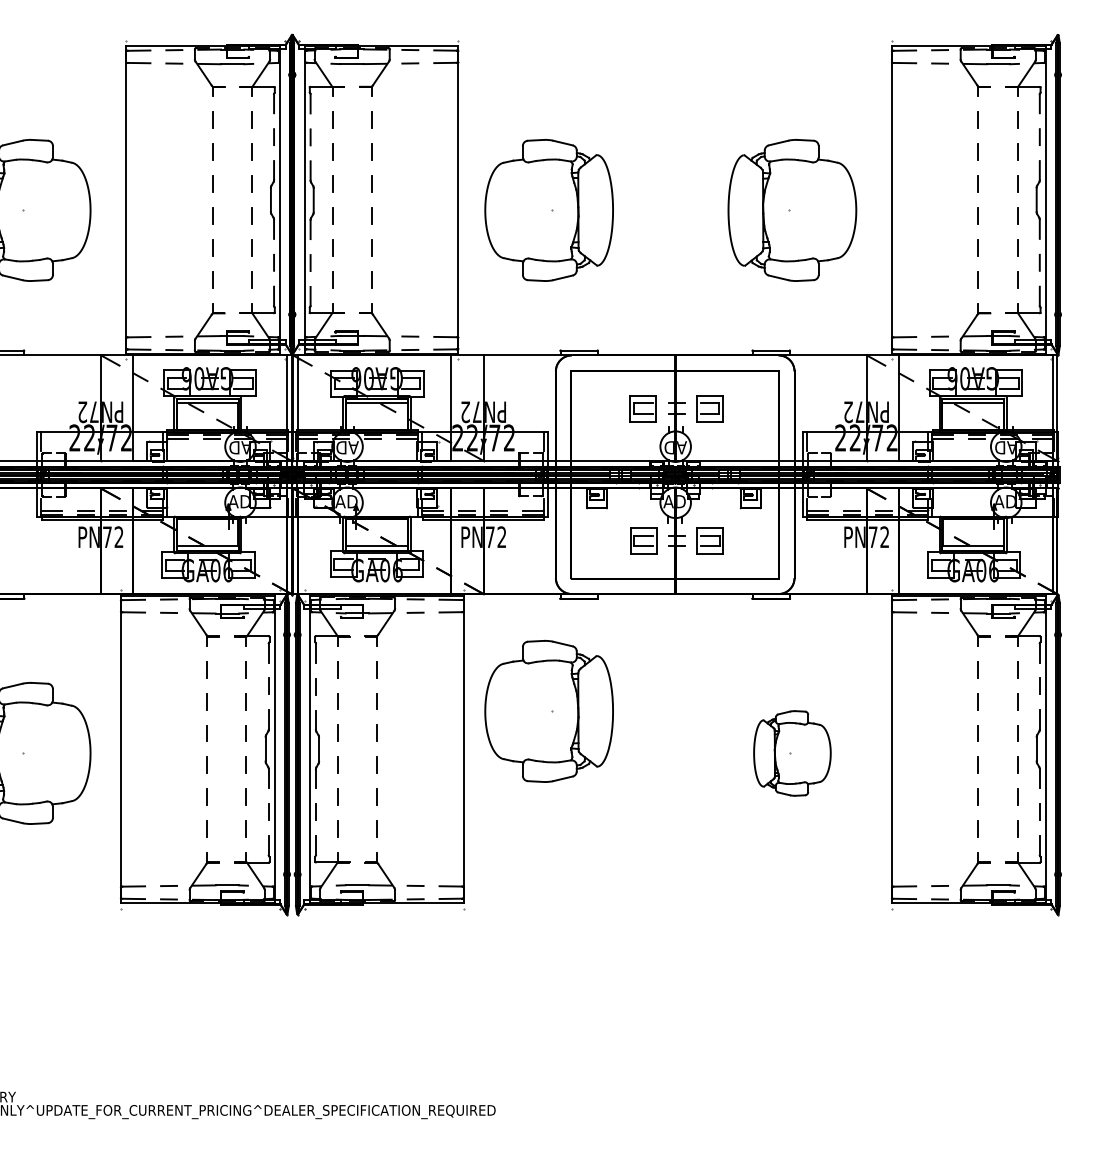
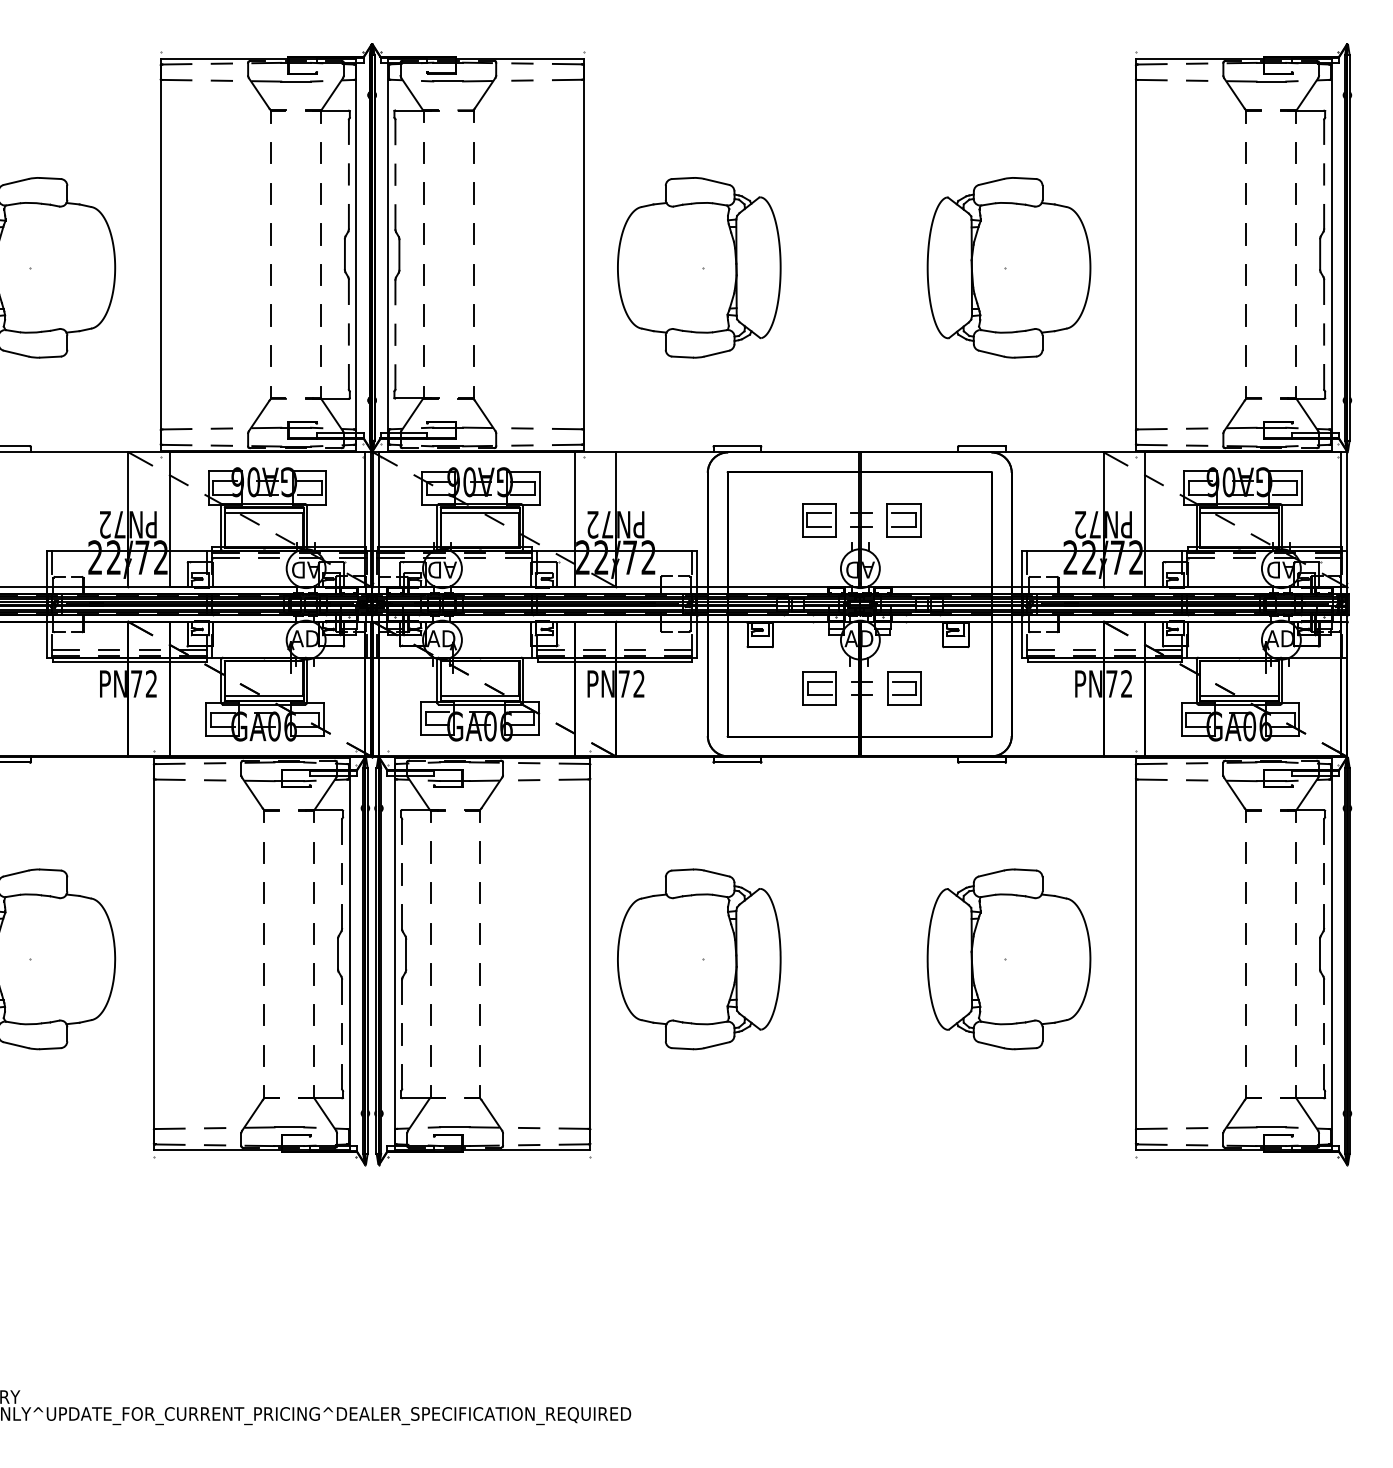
part: (548, 710) -> (698, 958), moved
part: (792, 753) -> (1009, 959), size x1.67

